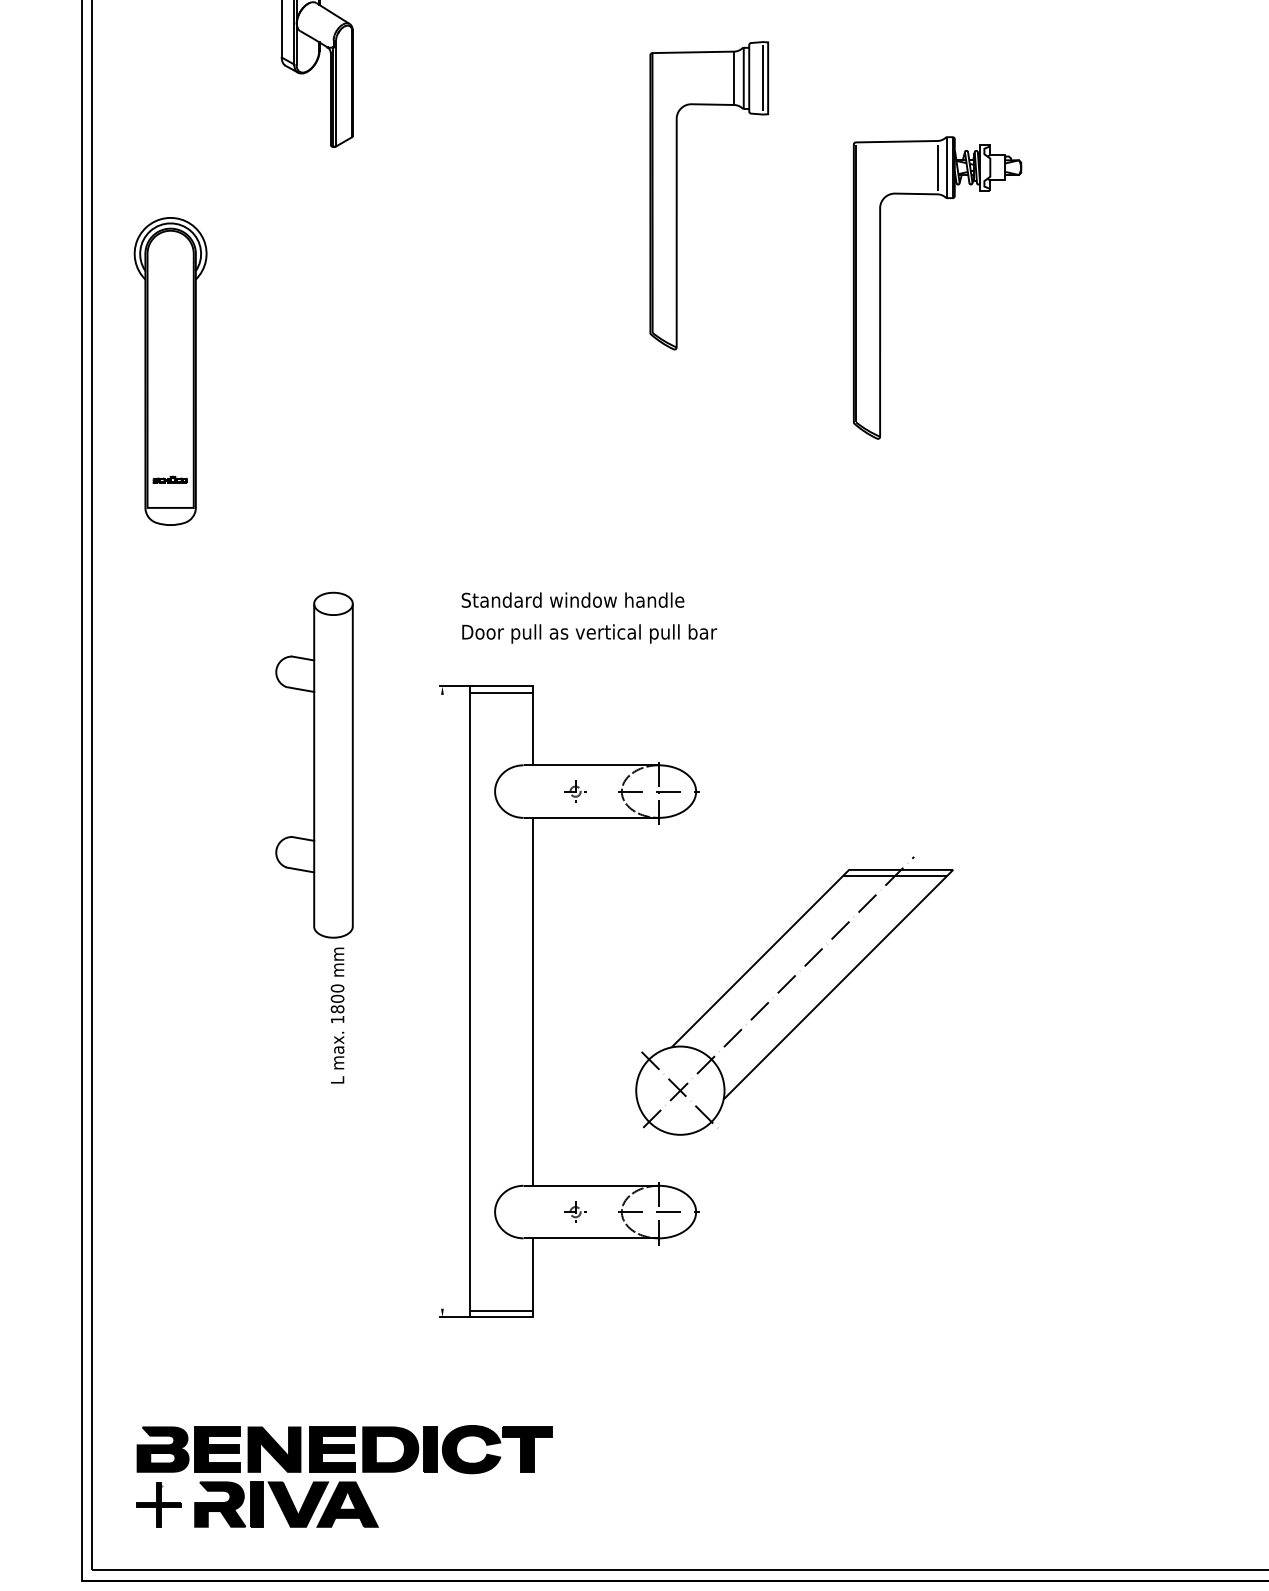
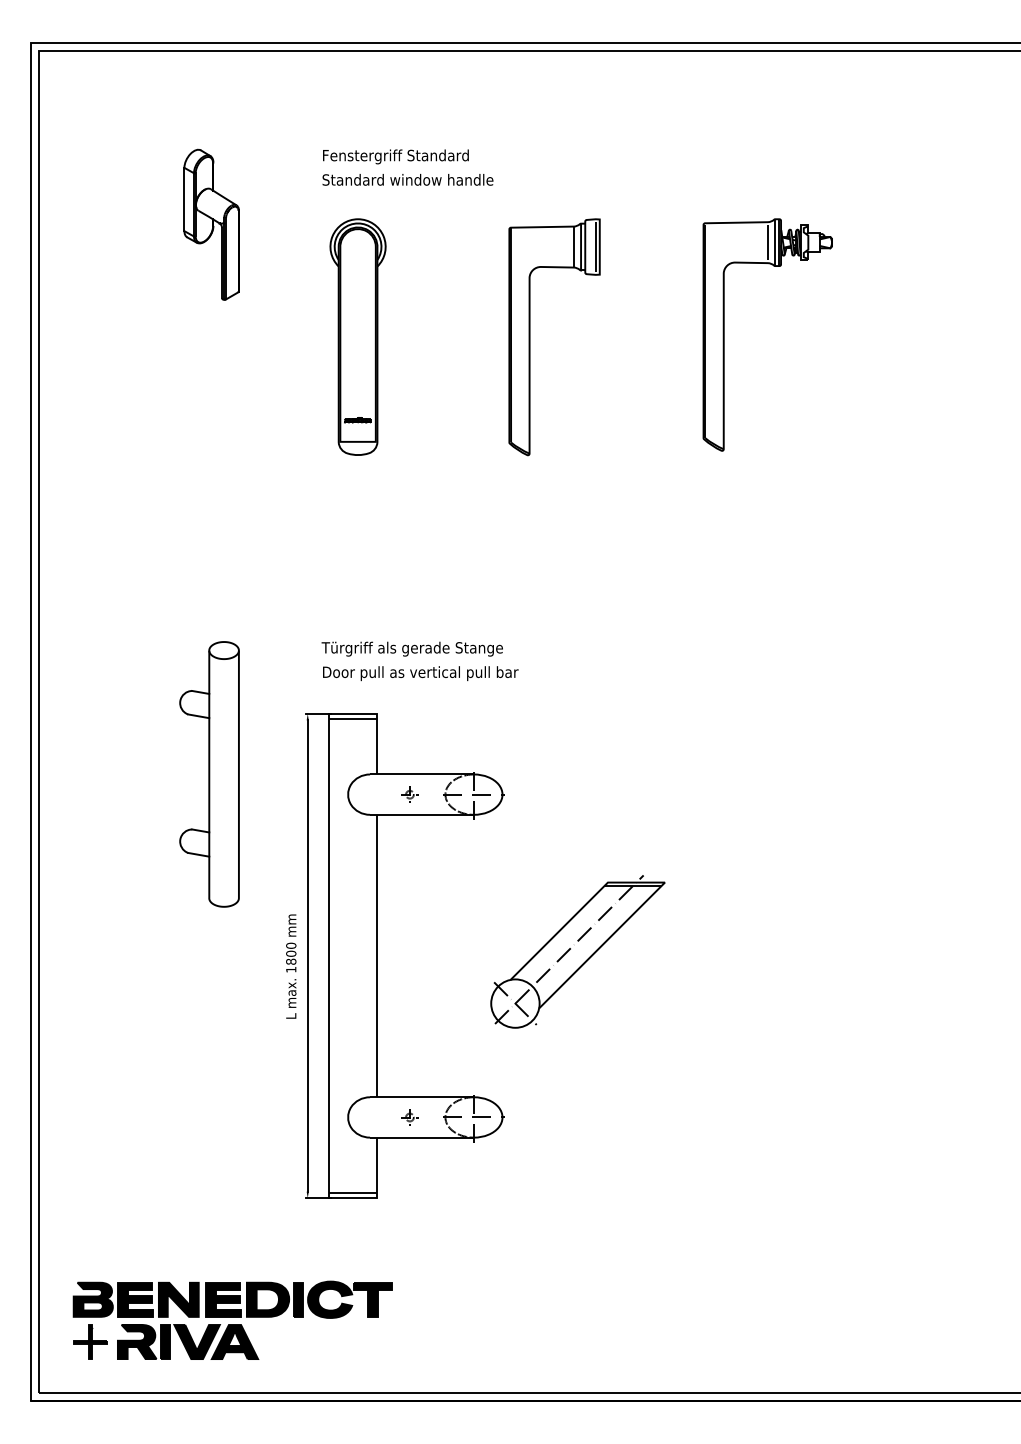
part: (677, 196) -> (530, 337), moved
part: (881, 287) -> (724, 334), moved
part: (169, 370) -> (357, 336), moved
text: (577, 601) -> (411, 648), Standard window handle -> Türgriff als gerade Stange
part: (793, 995) -> (577, 951), size x0.71
line: (442, 1001) -> (307, 955), added
text: (337, 1015) -> (291, 966), moved

